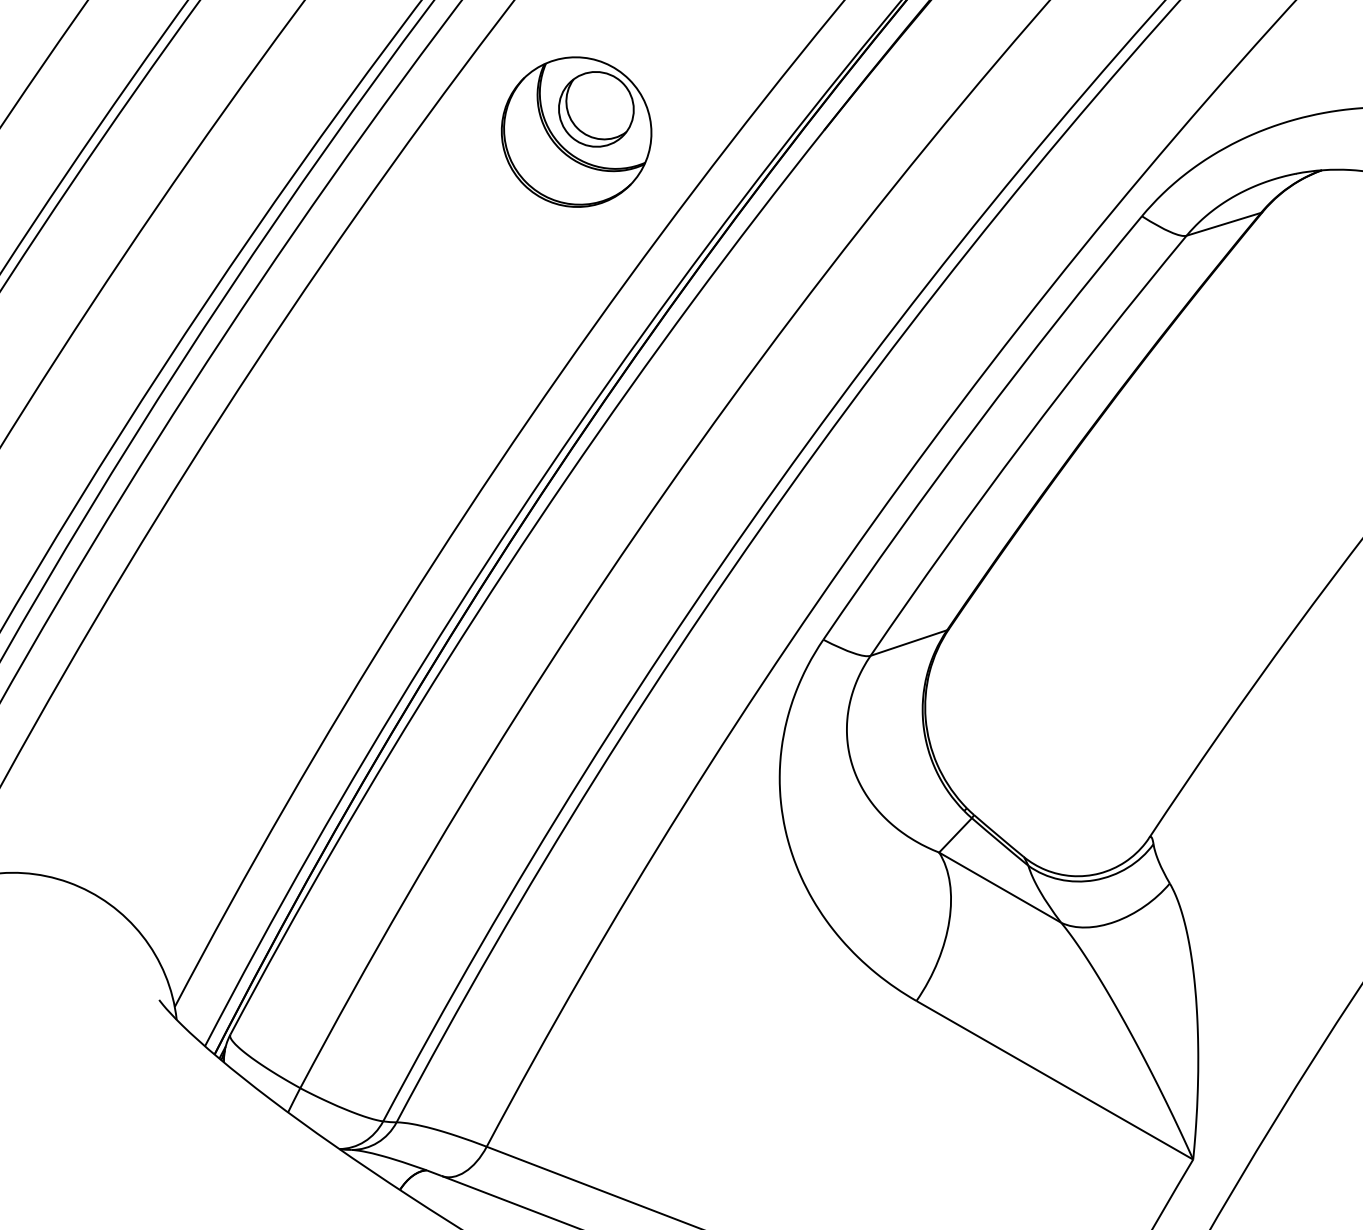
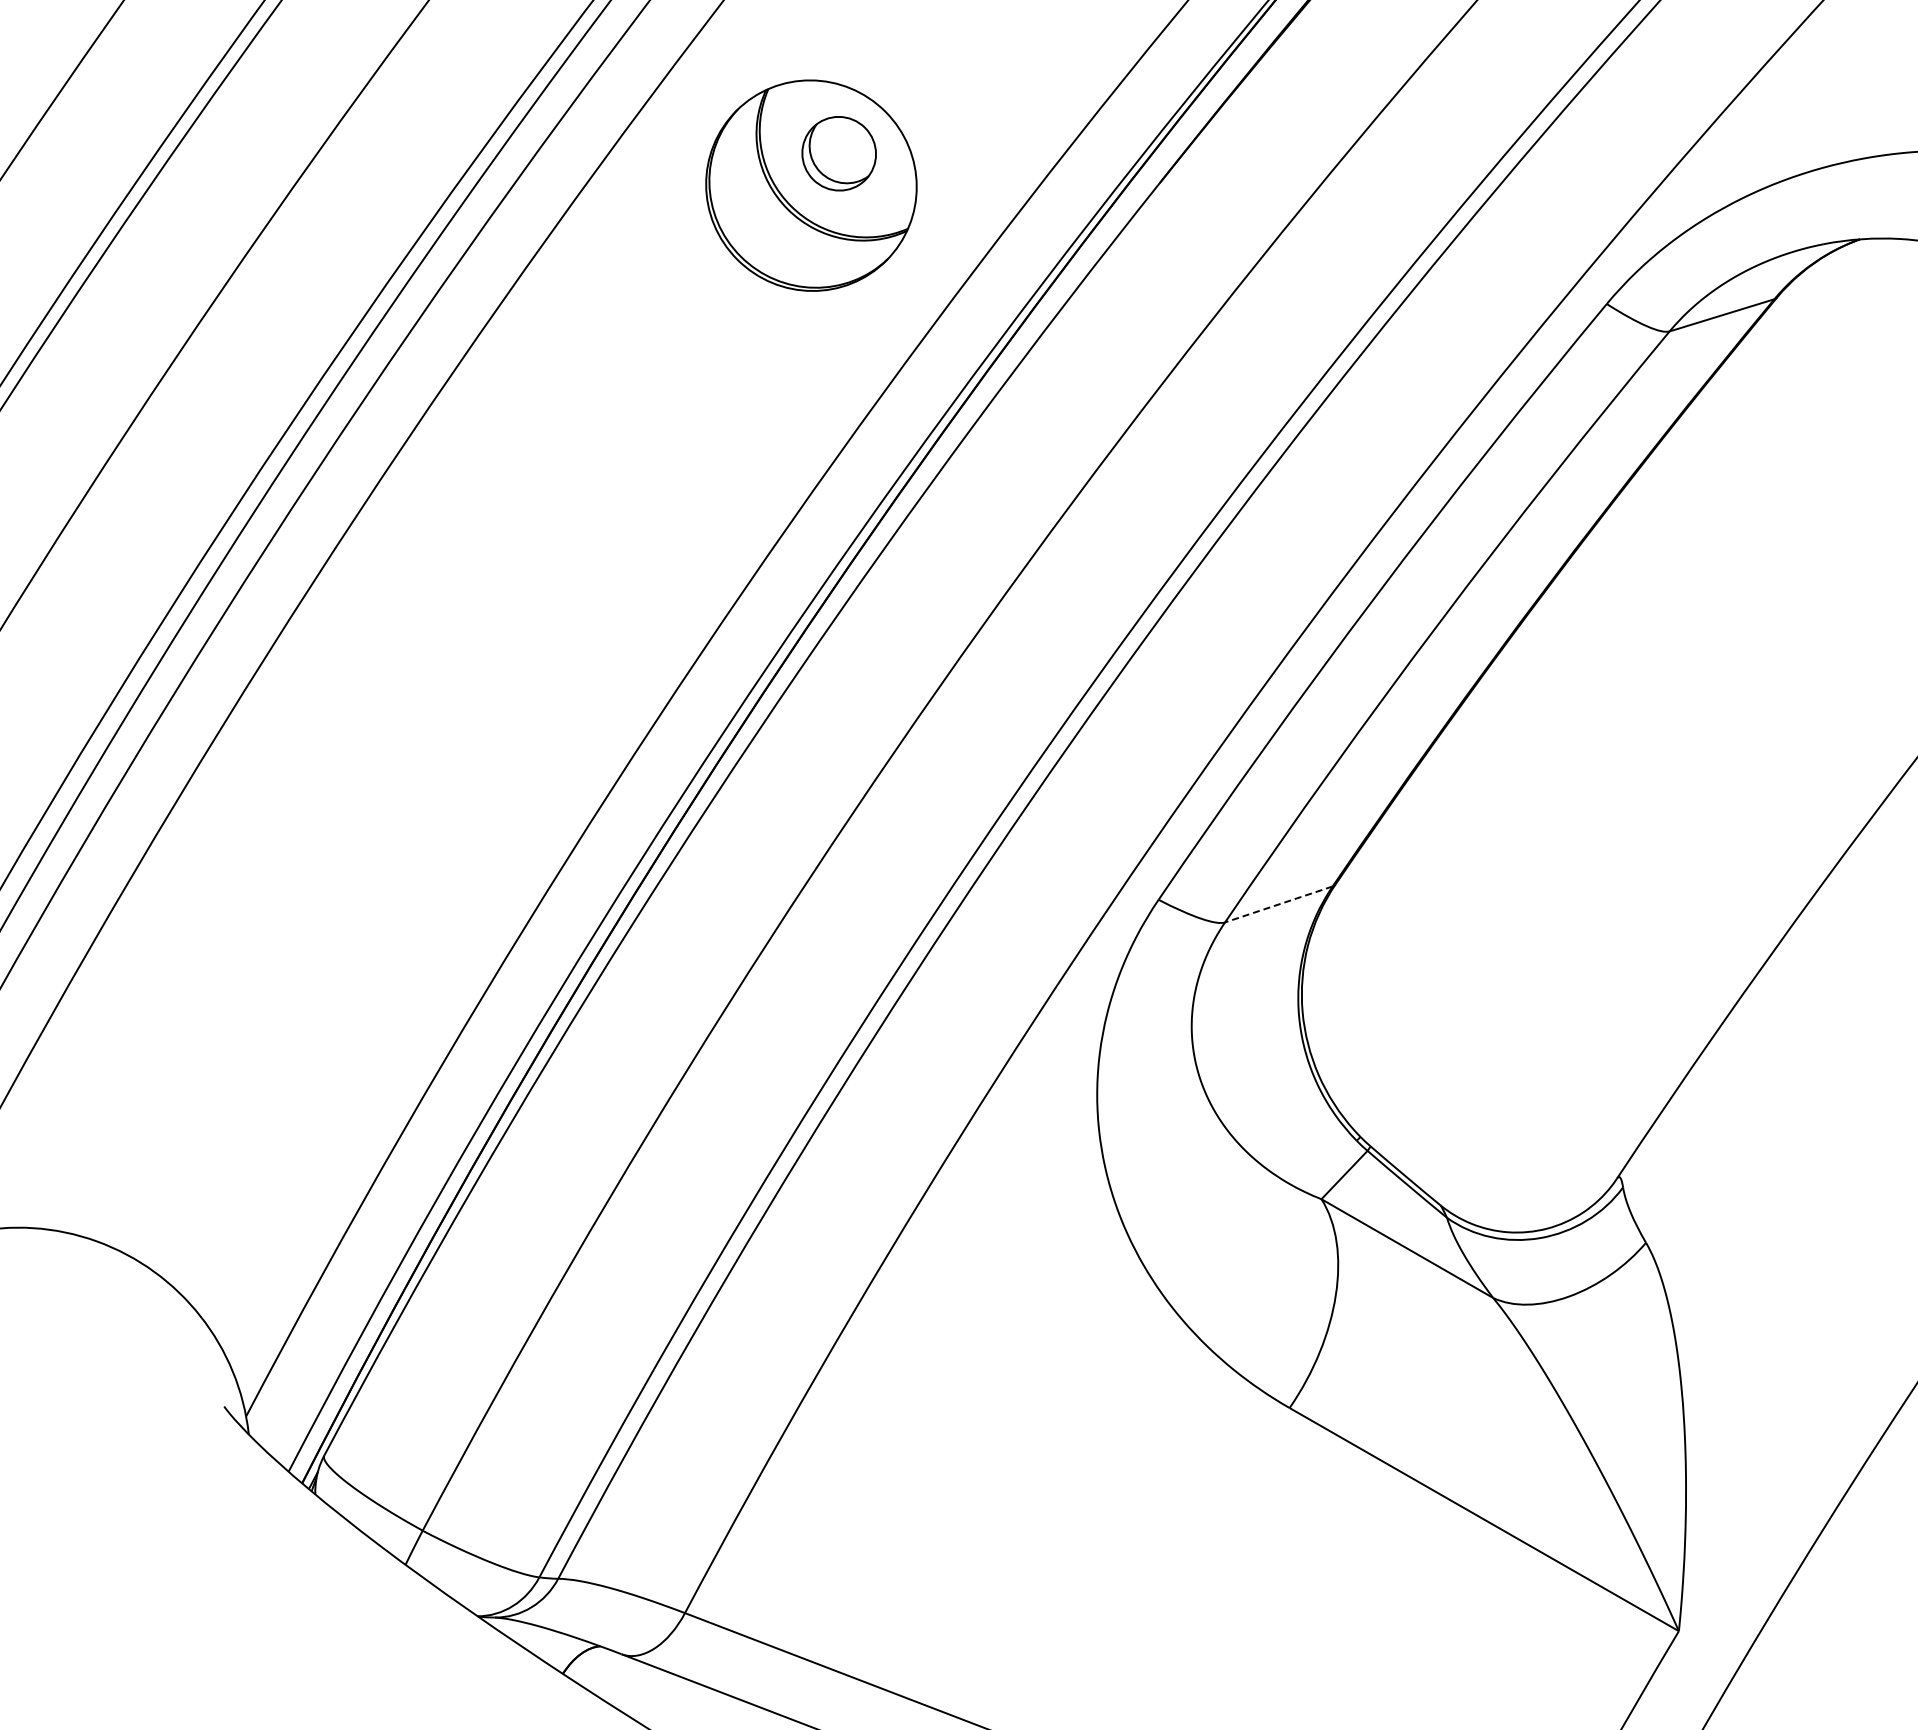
part: (595, 109) -> (838, 153), size x0.7
line: (908, 643) -> (1278, 904), solid -> dashed

